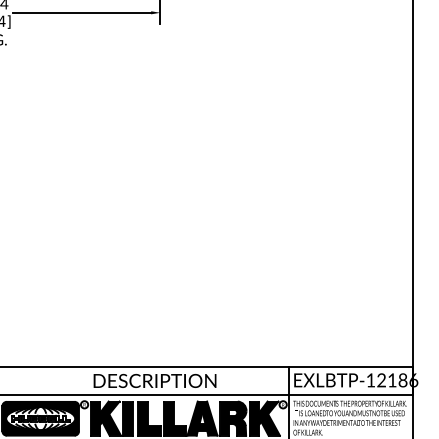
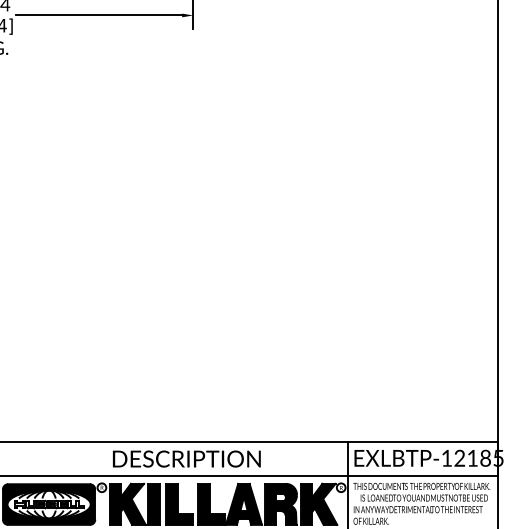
text: (413, 380) -> (498, 458), EXLBTP-12186 -> EXLBTP-12185

